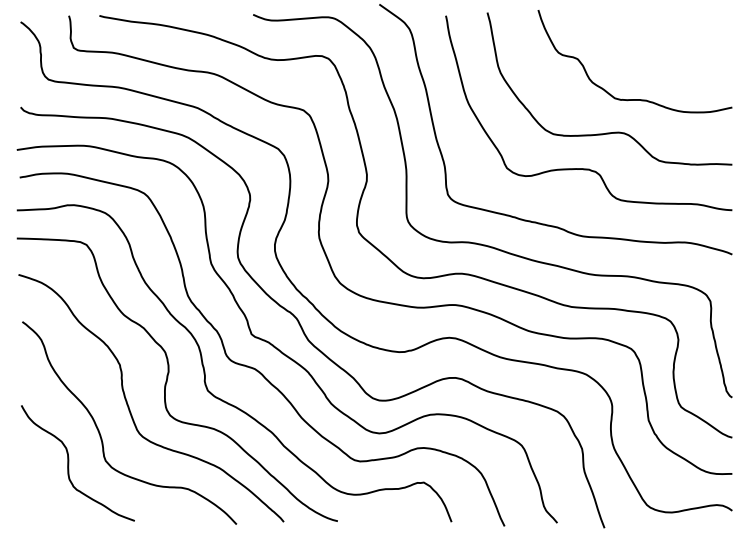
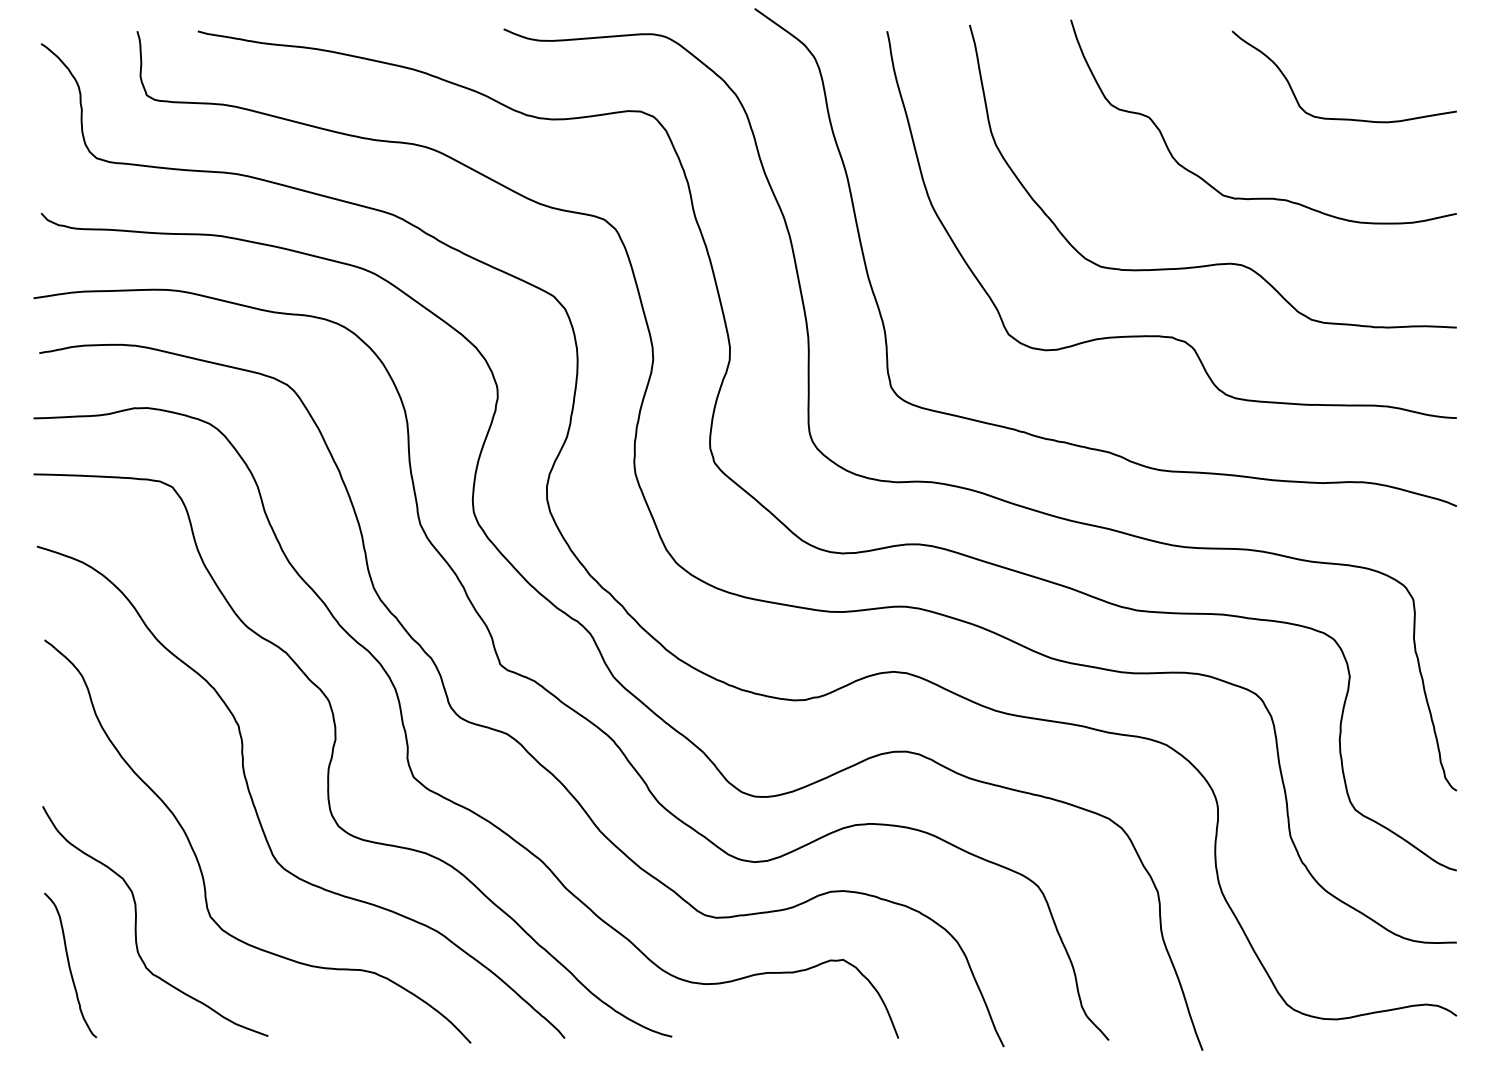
curve: (675, 59) -> (1343, 118), added
curve: (35, 485) -> (70, 965), added

